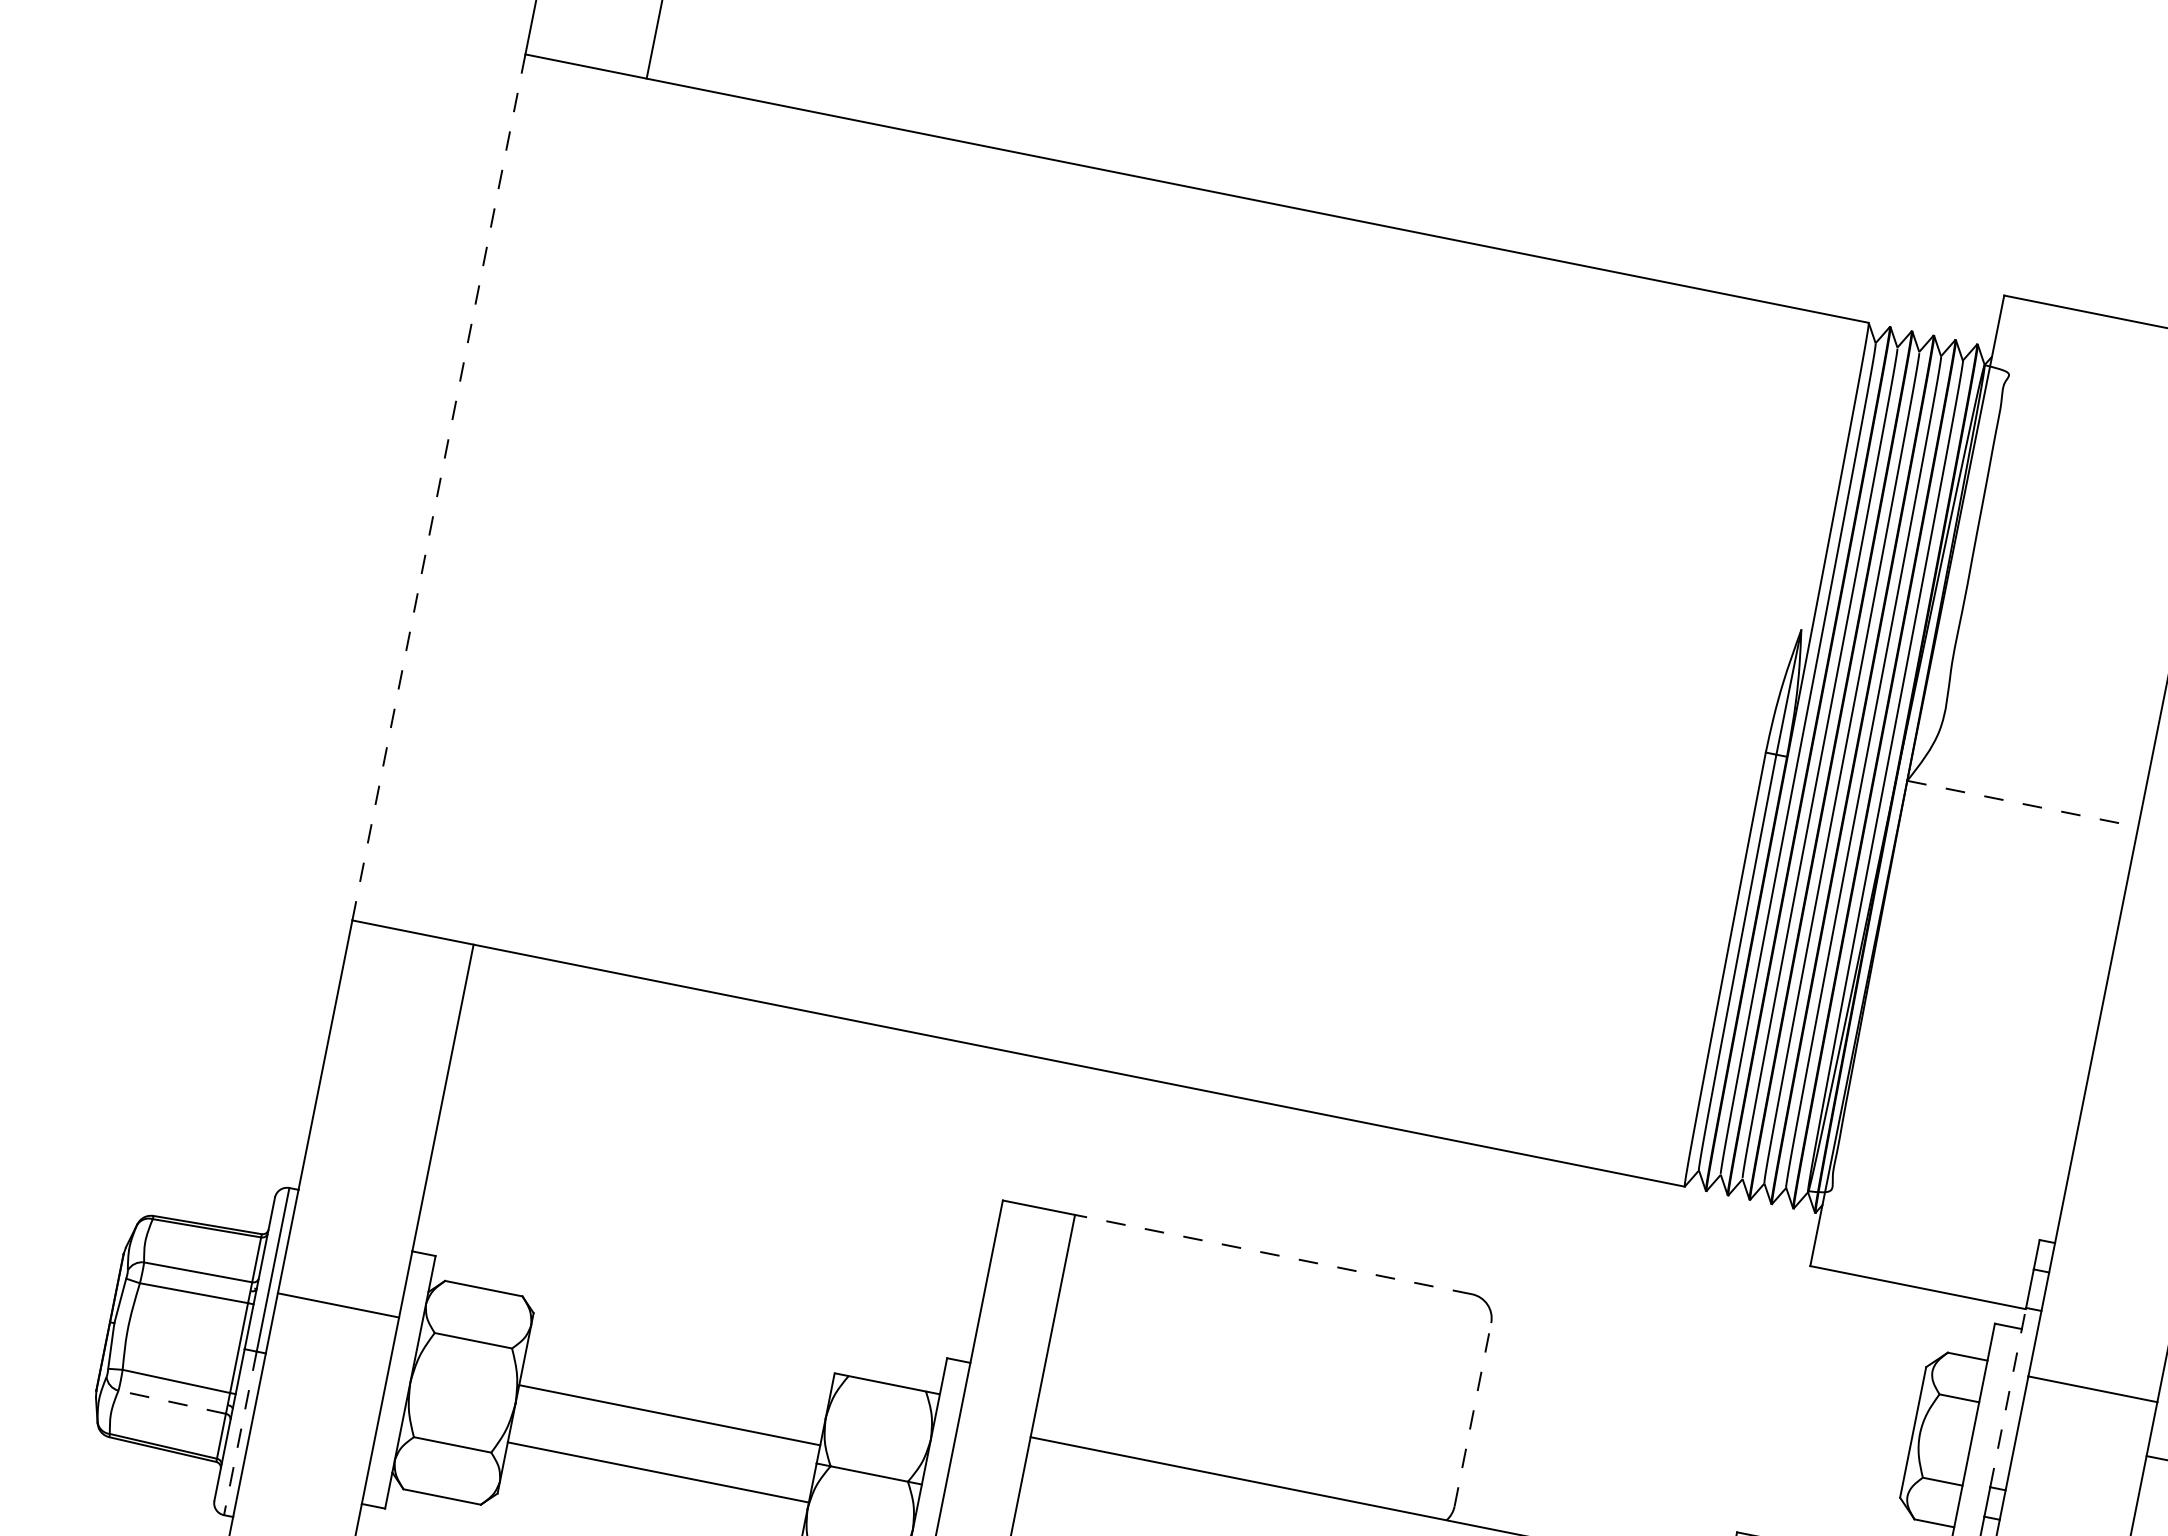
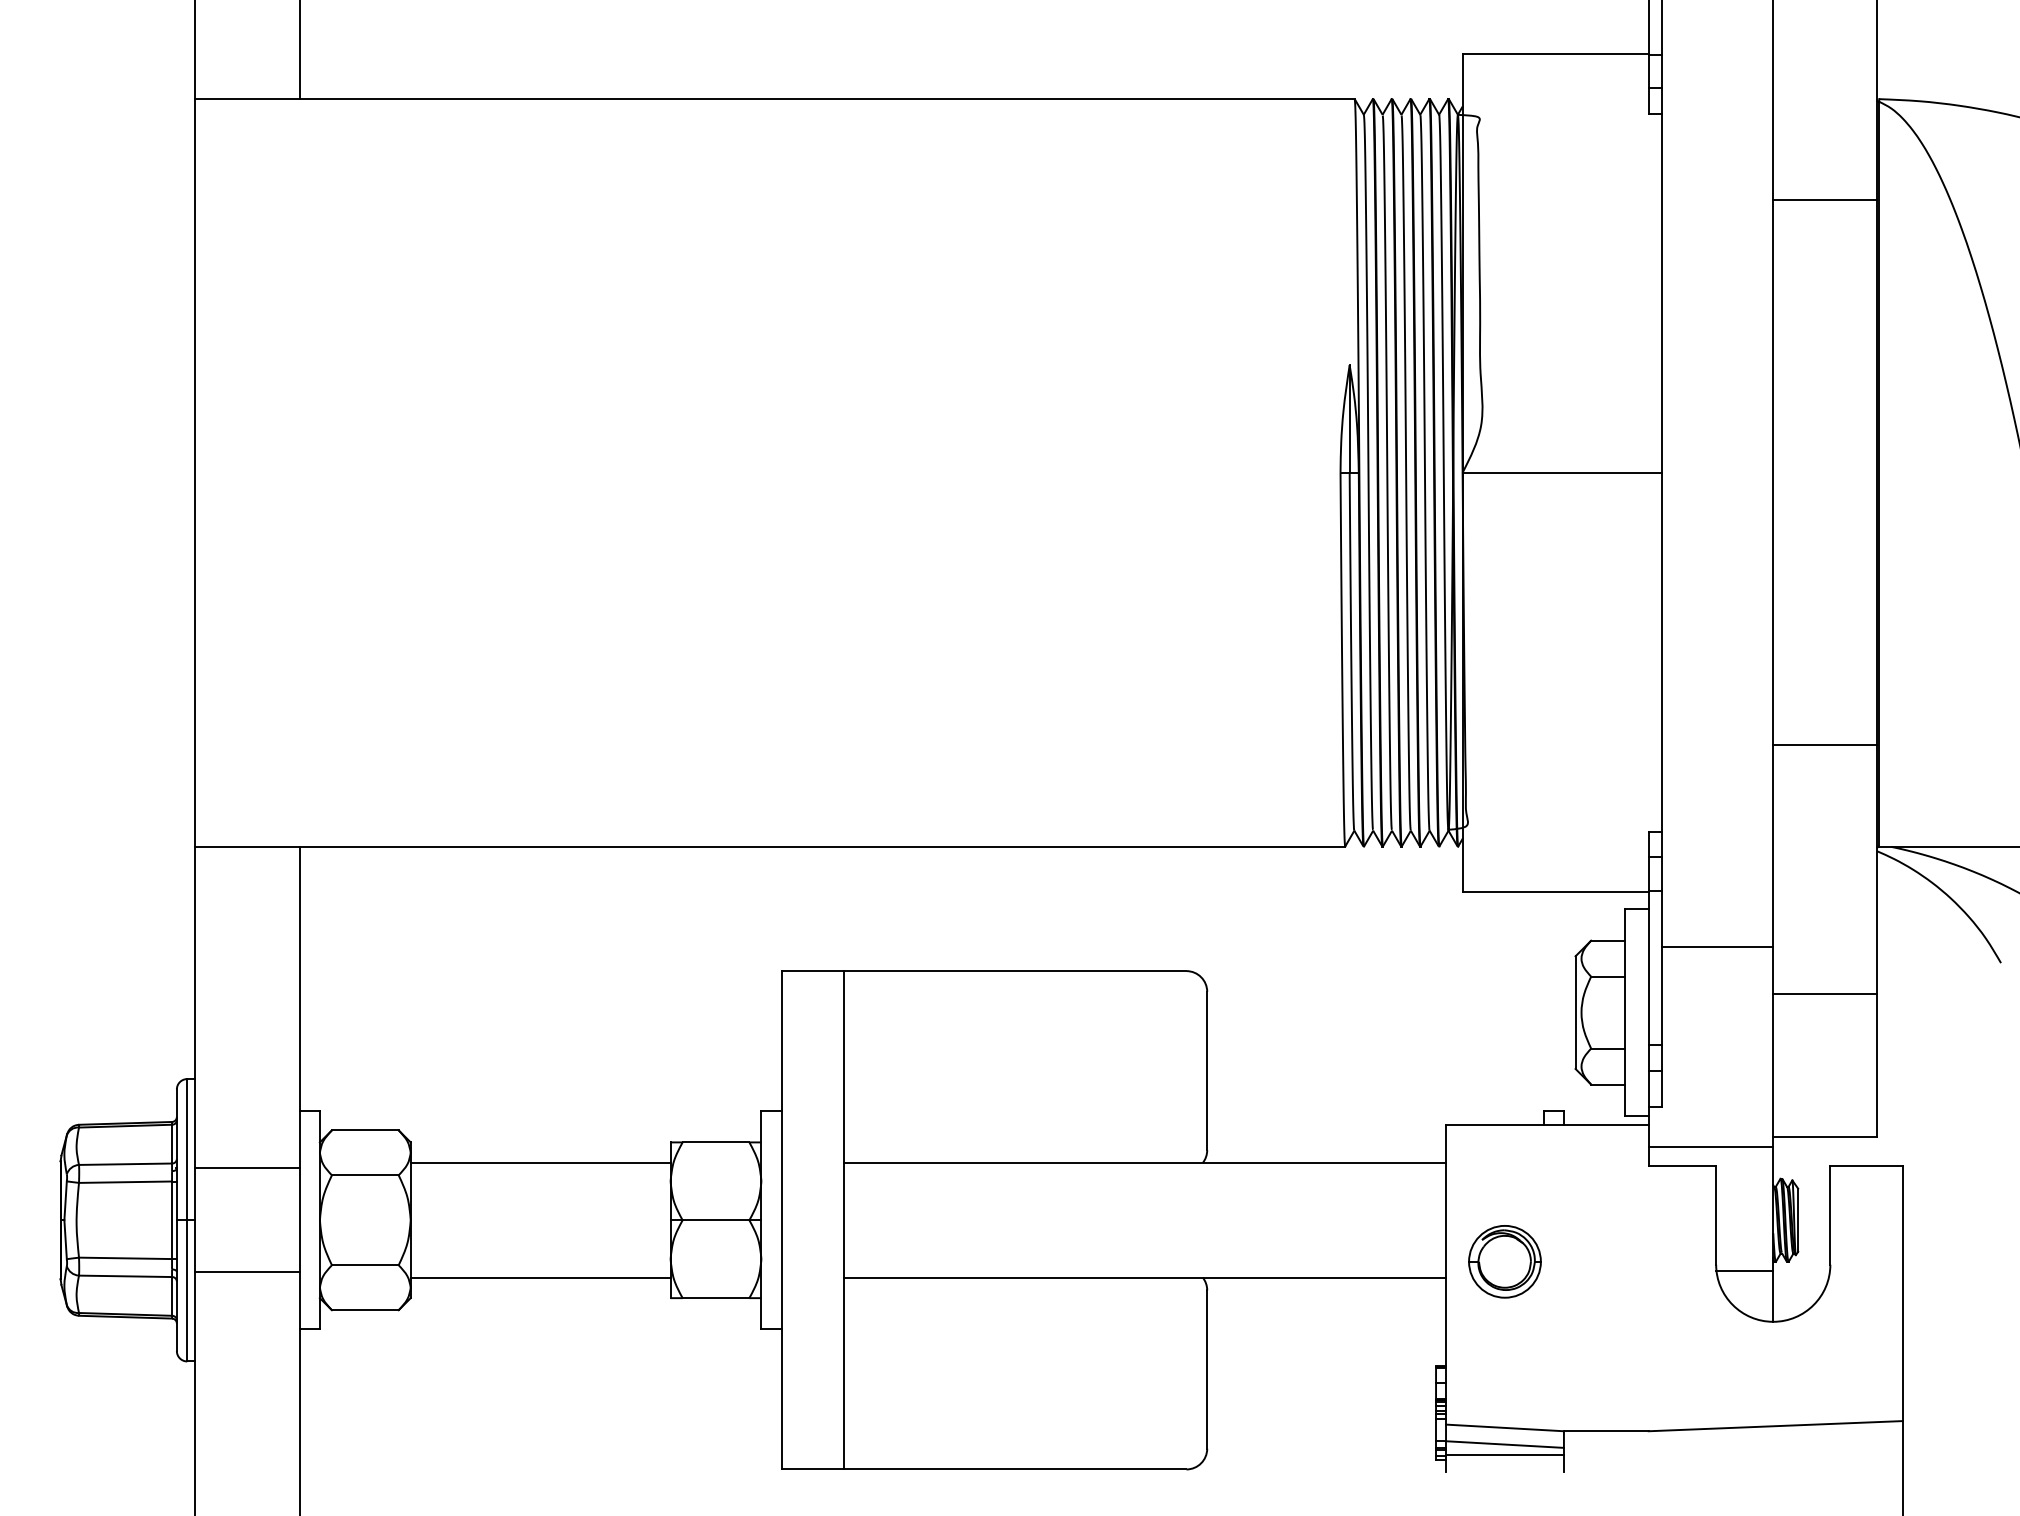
line: (439, 487) -> (195, 472), dashed -> solid
line: (2023, 803) -> (1562, 472), dashed -> solid
line: (1272, 1254) -> (1014, 971), dashed -> solid
line: (2008, 1397) -> (1648, 967), dashed -> solid
line: (172, 1402) -> (125, 1276), dashed -> solid
line: (1473, 1414) -> (1207, 1070), dashed -> solid
line: (669, 1415) -> (540, 1277), moved
line: (314, 1426) -> (247, 1272), added
line: (240, 1433) -> (187, 1290), dashed -> solid
line: (658, 1471) -> (540, 1162), moved

